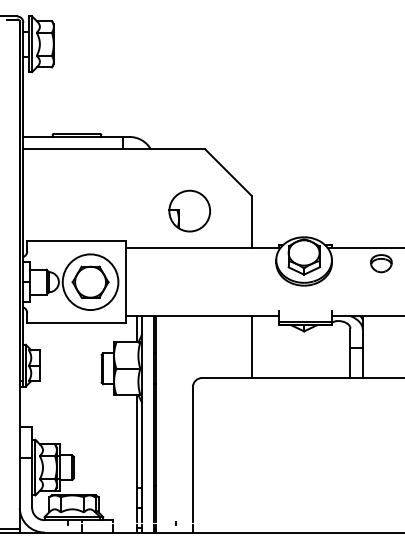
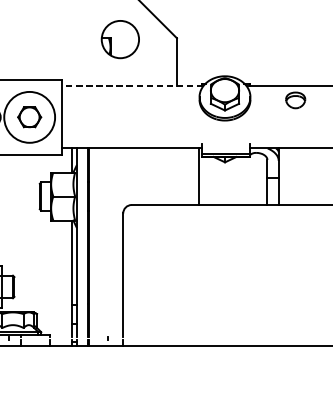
part: (189, 210) -> (120, 38), moved
line: (202, 248) -> (132, 86), solid -> dashed
part: (90, 281) -> (29, 116), size x0.7
line: (251, 347) -> (198, 177), moved

